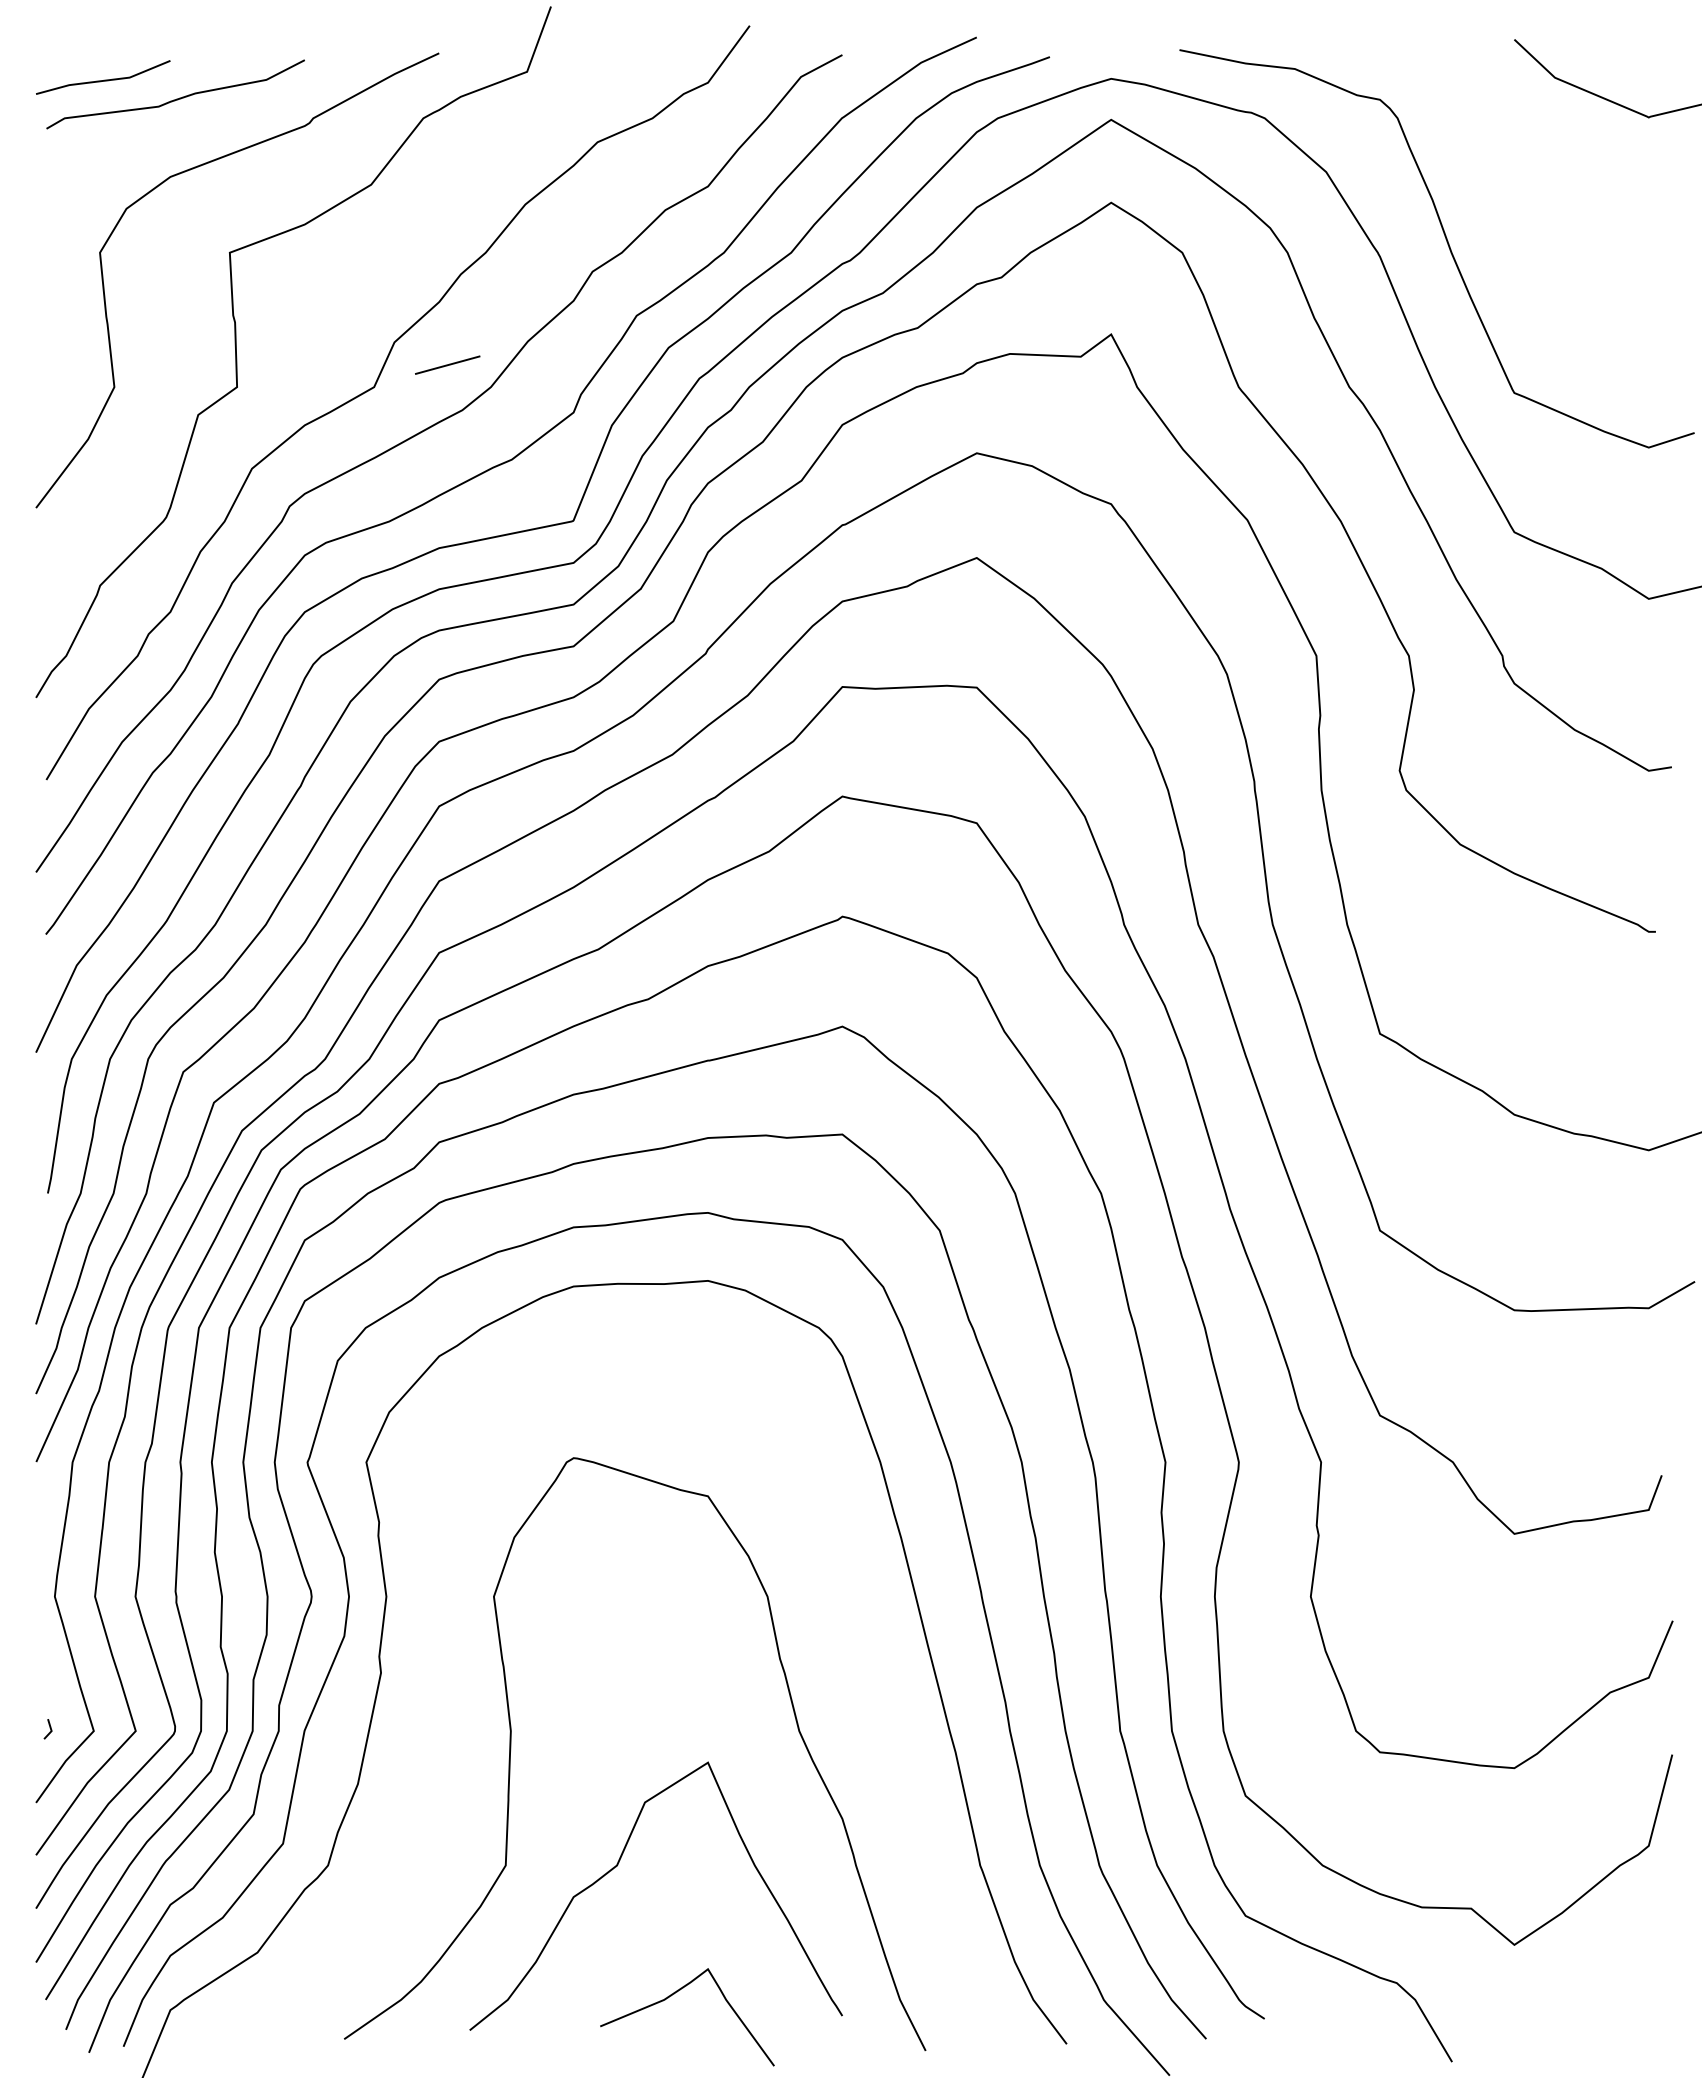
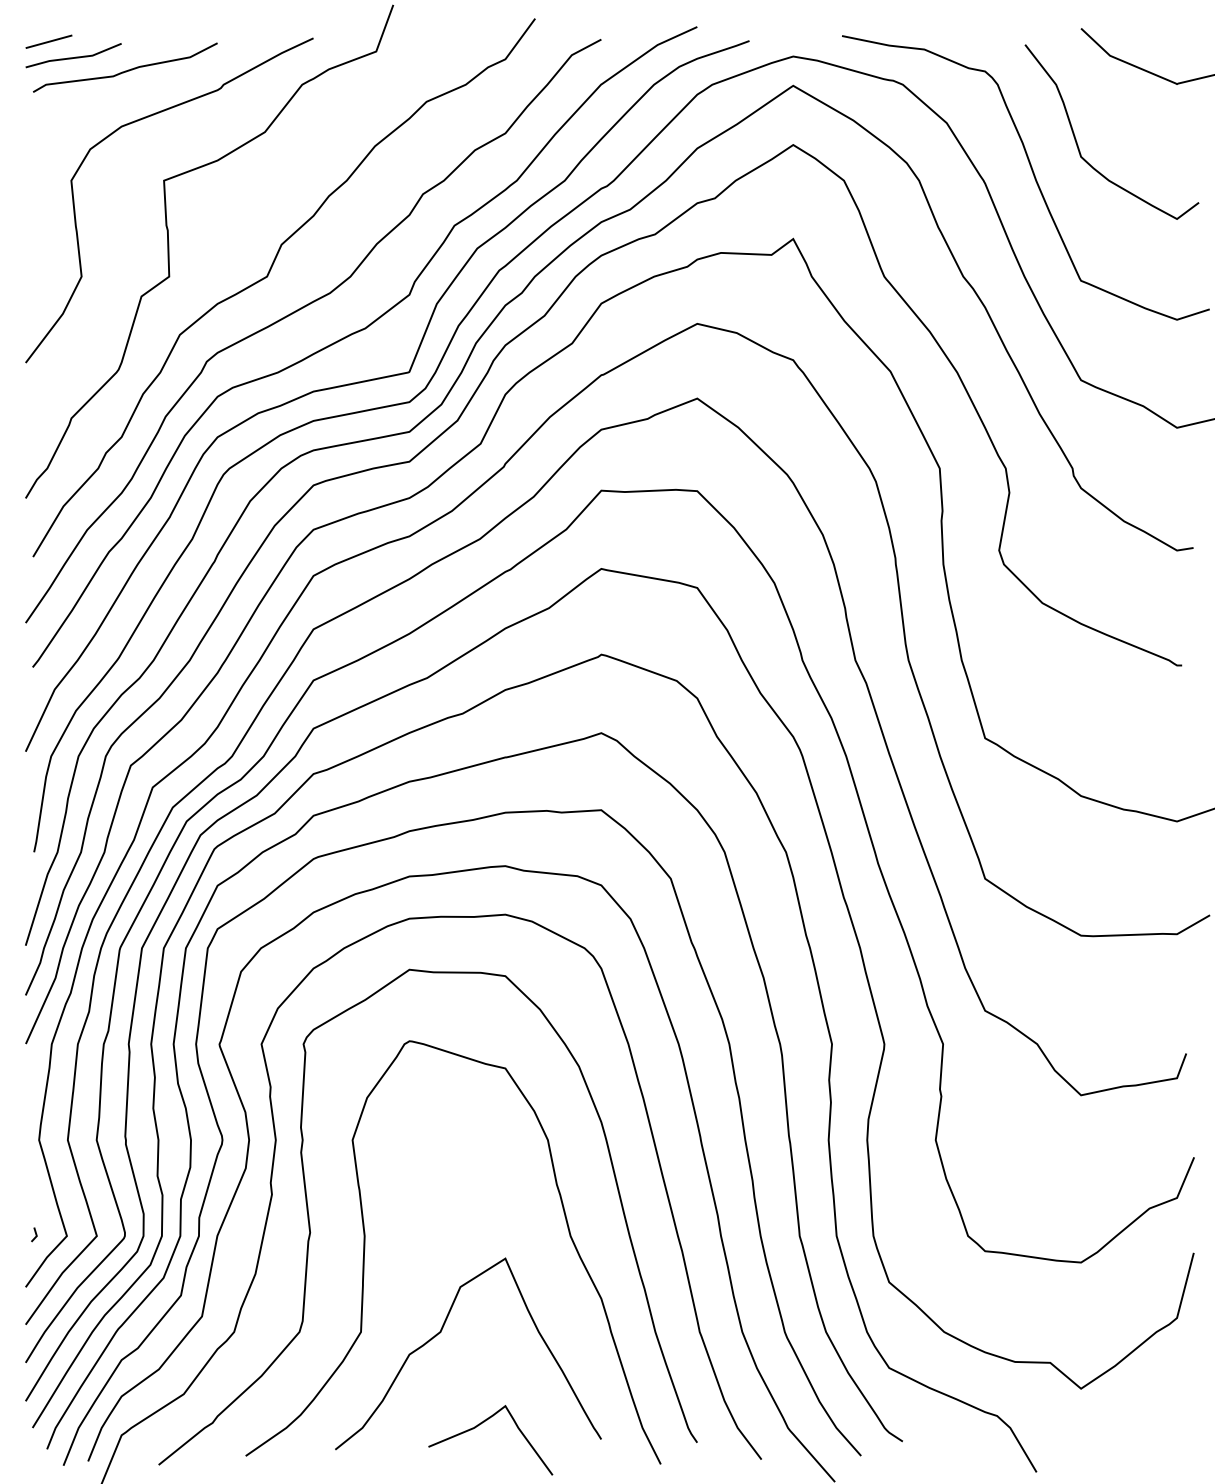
curve: (1509, 200) -> (1077, 143), added
line: (447, 364) -> (48, 41), moved
curve: (435, 1723) -> (310, 1230), added

